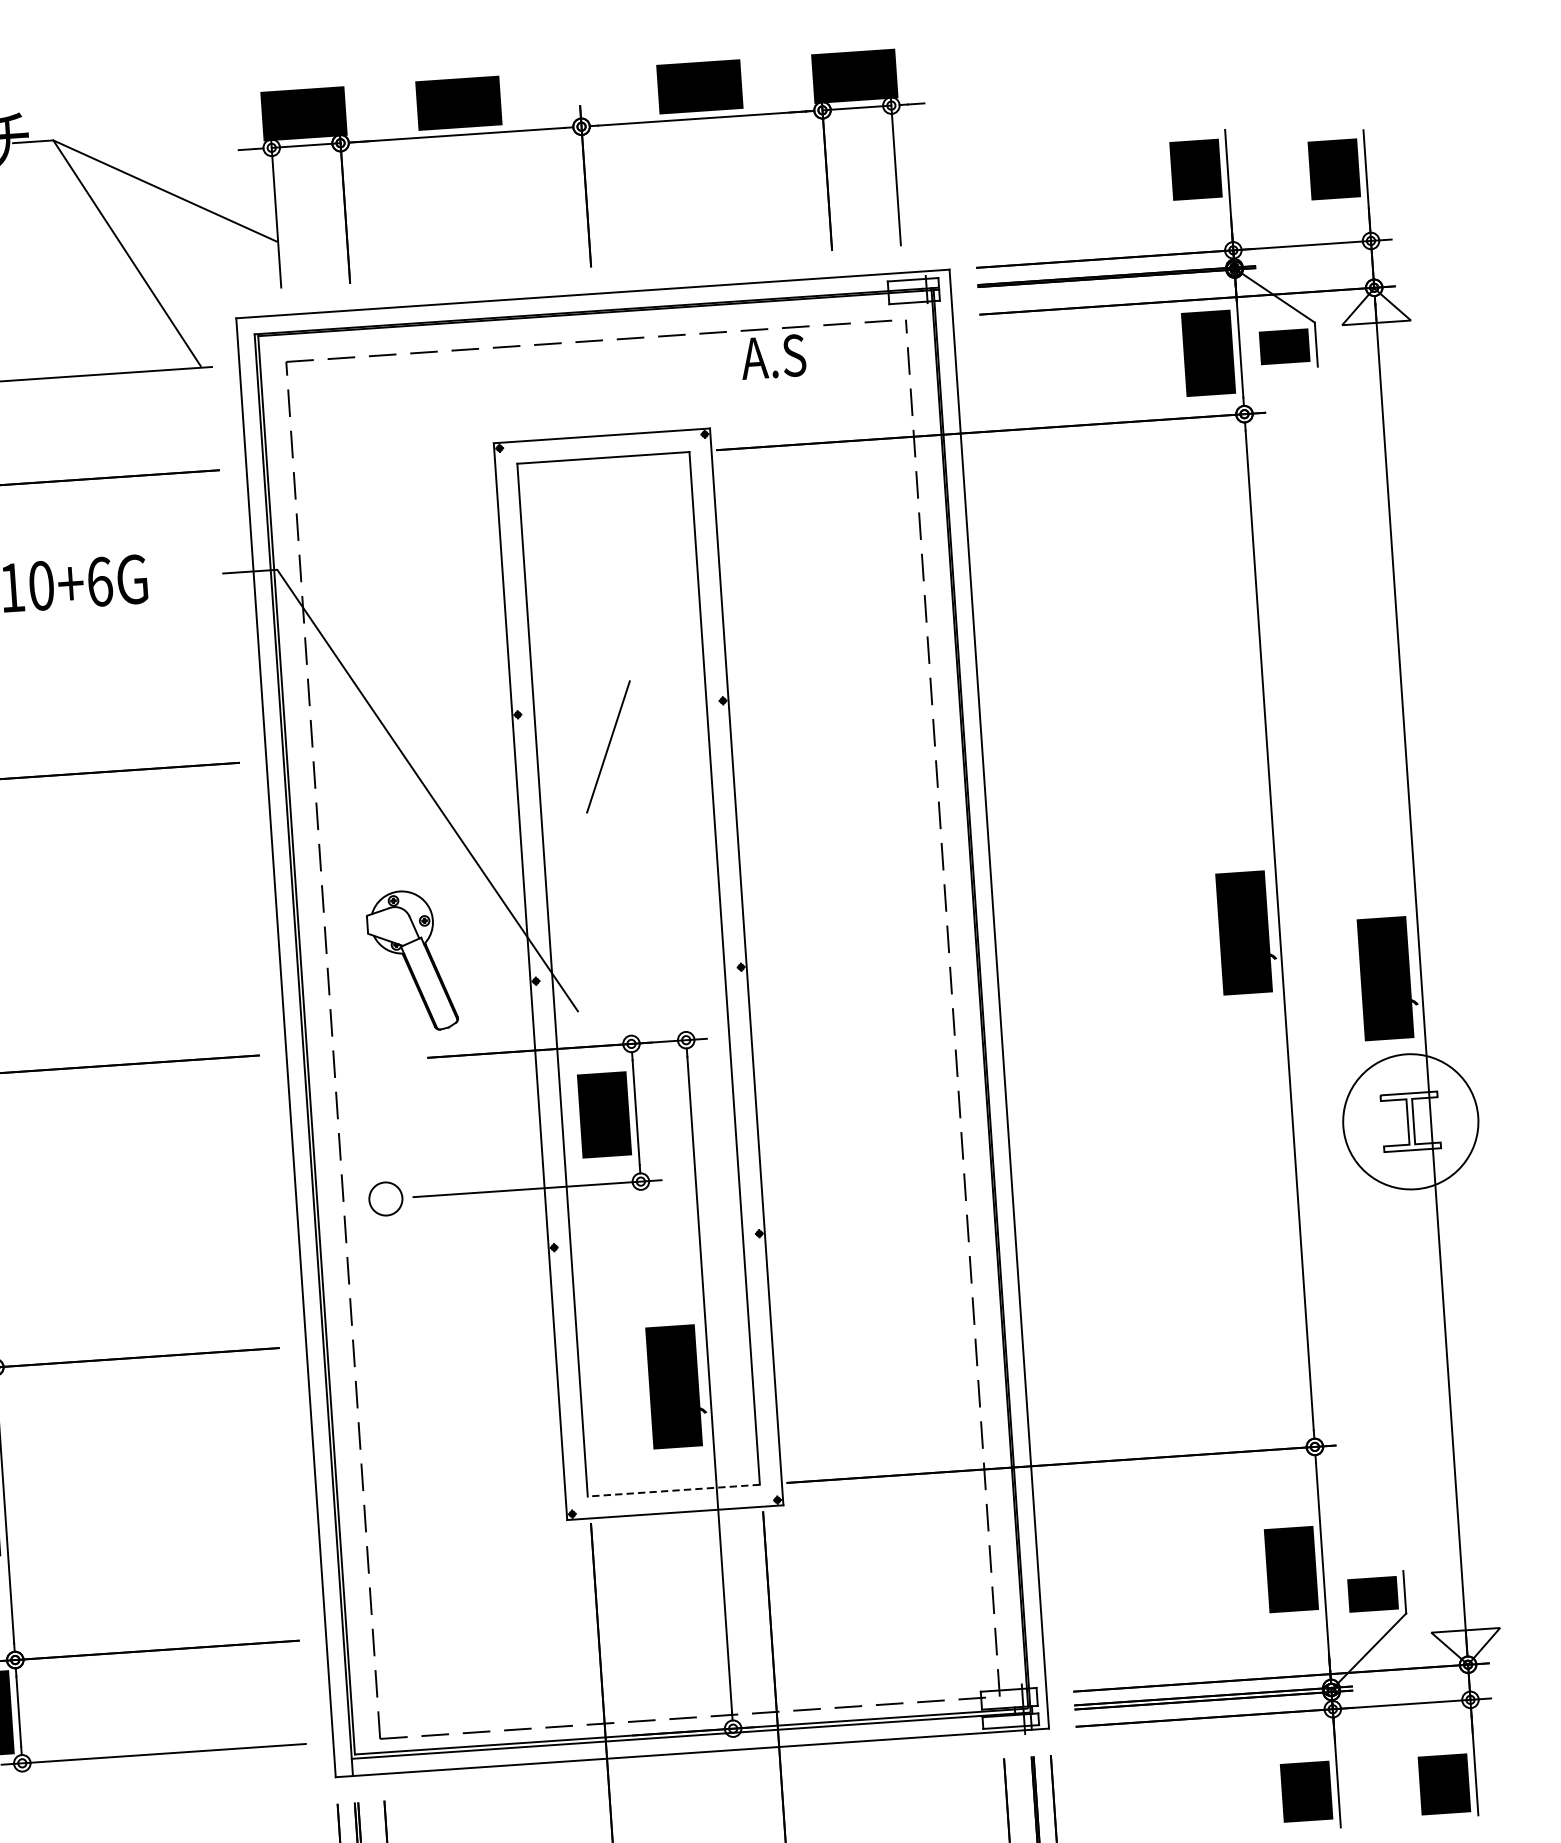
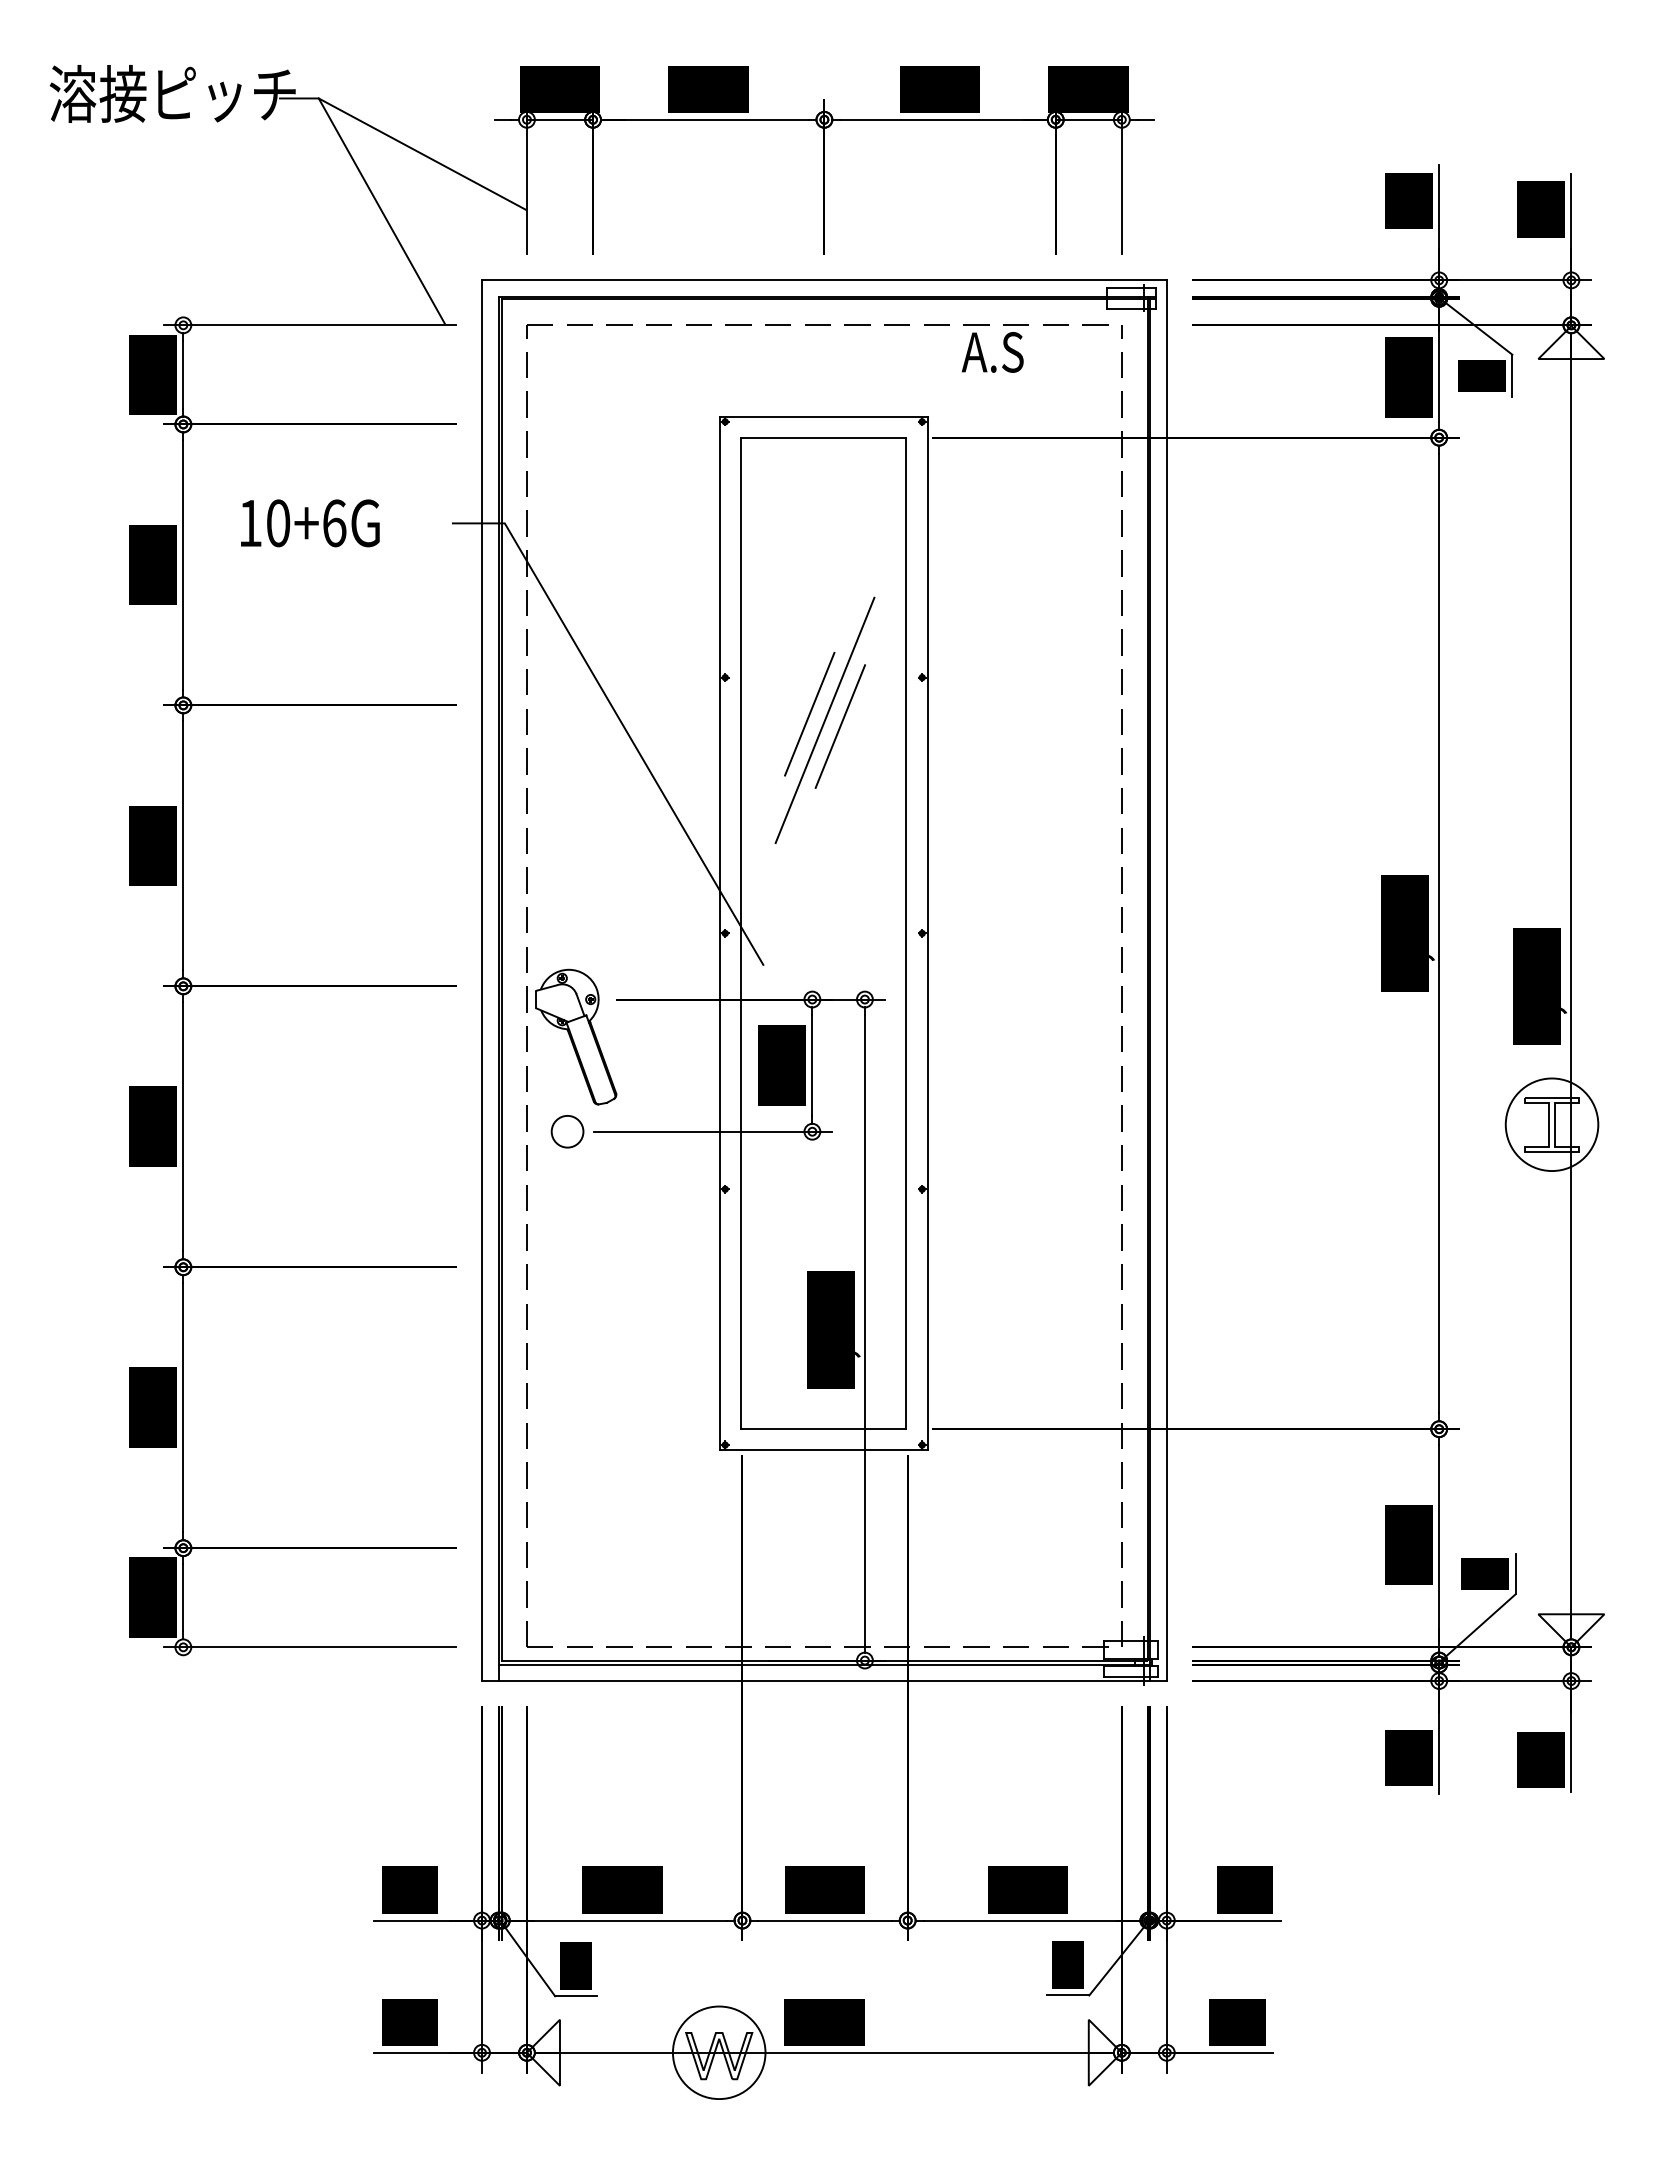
line: (624, 752) -> (824, 720), added
line: (641, 757) -> (840, 726), added
part: (412, 960) -> (576, 1036), moved
circle: (1410, 1121) -> (1551, 1124), size x0.71
line: (673, 1490) -> (823, 1429), dashed -> solid

